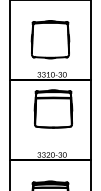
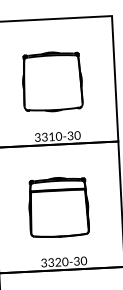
part: (53, 108) -> (58, 206), moved

